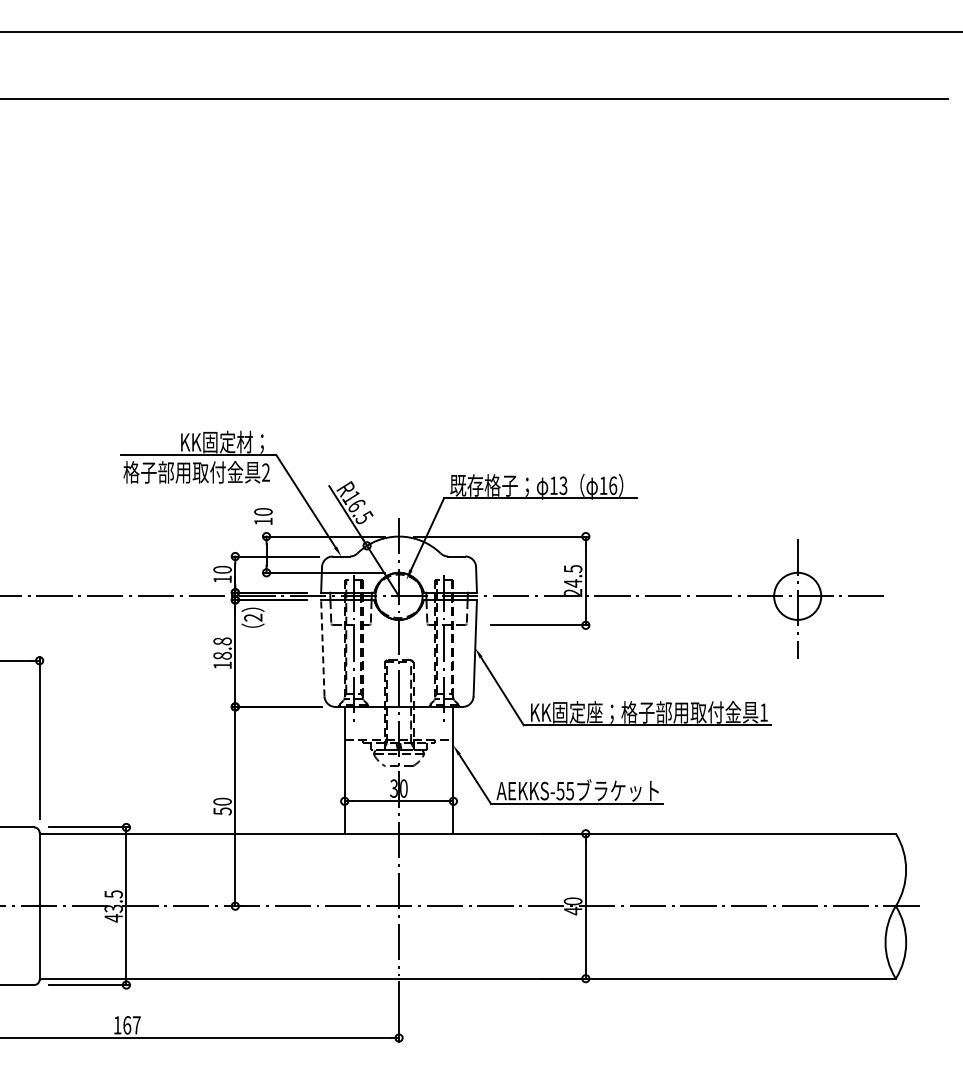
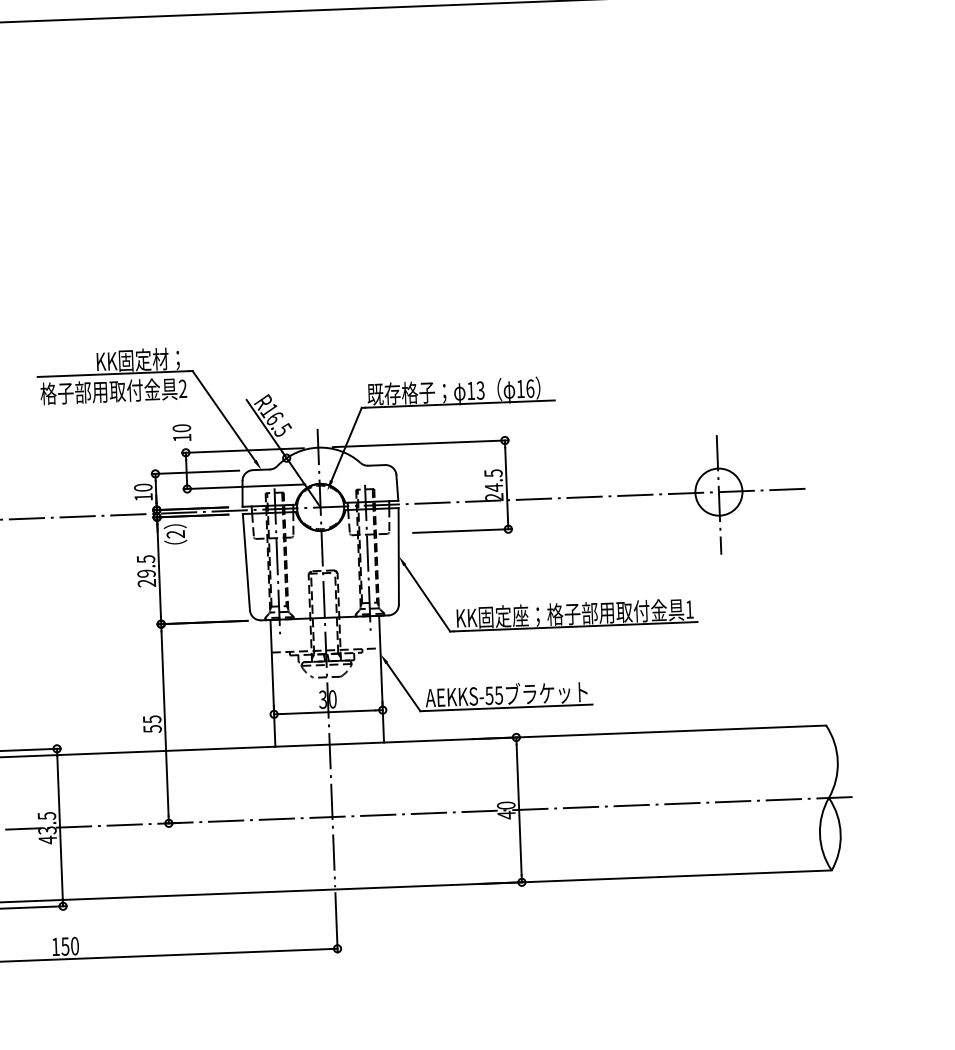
line: (322, 647) -> (246, 561), dashed -> solid
text: (222, 653) -> (146, 571), 18.8 -> 29.5
text: (222, 801) -> (152, 719), 50 -> 55
text: (131, 1025) -> (69, 946), 167 -> 150

